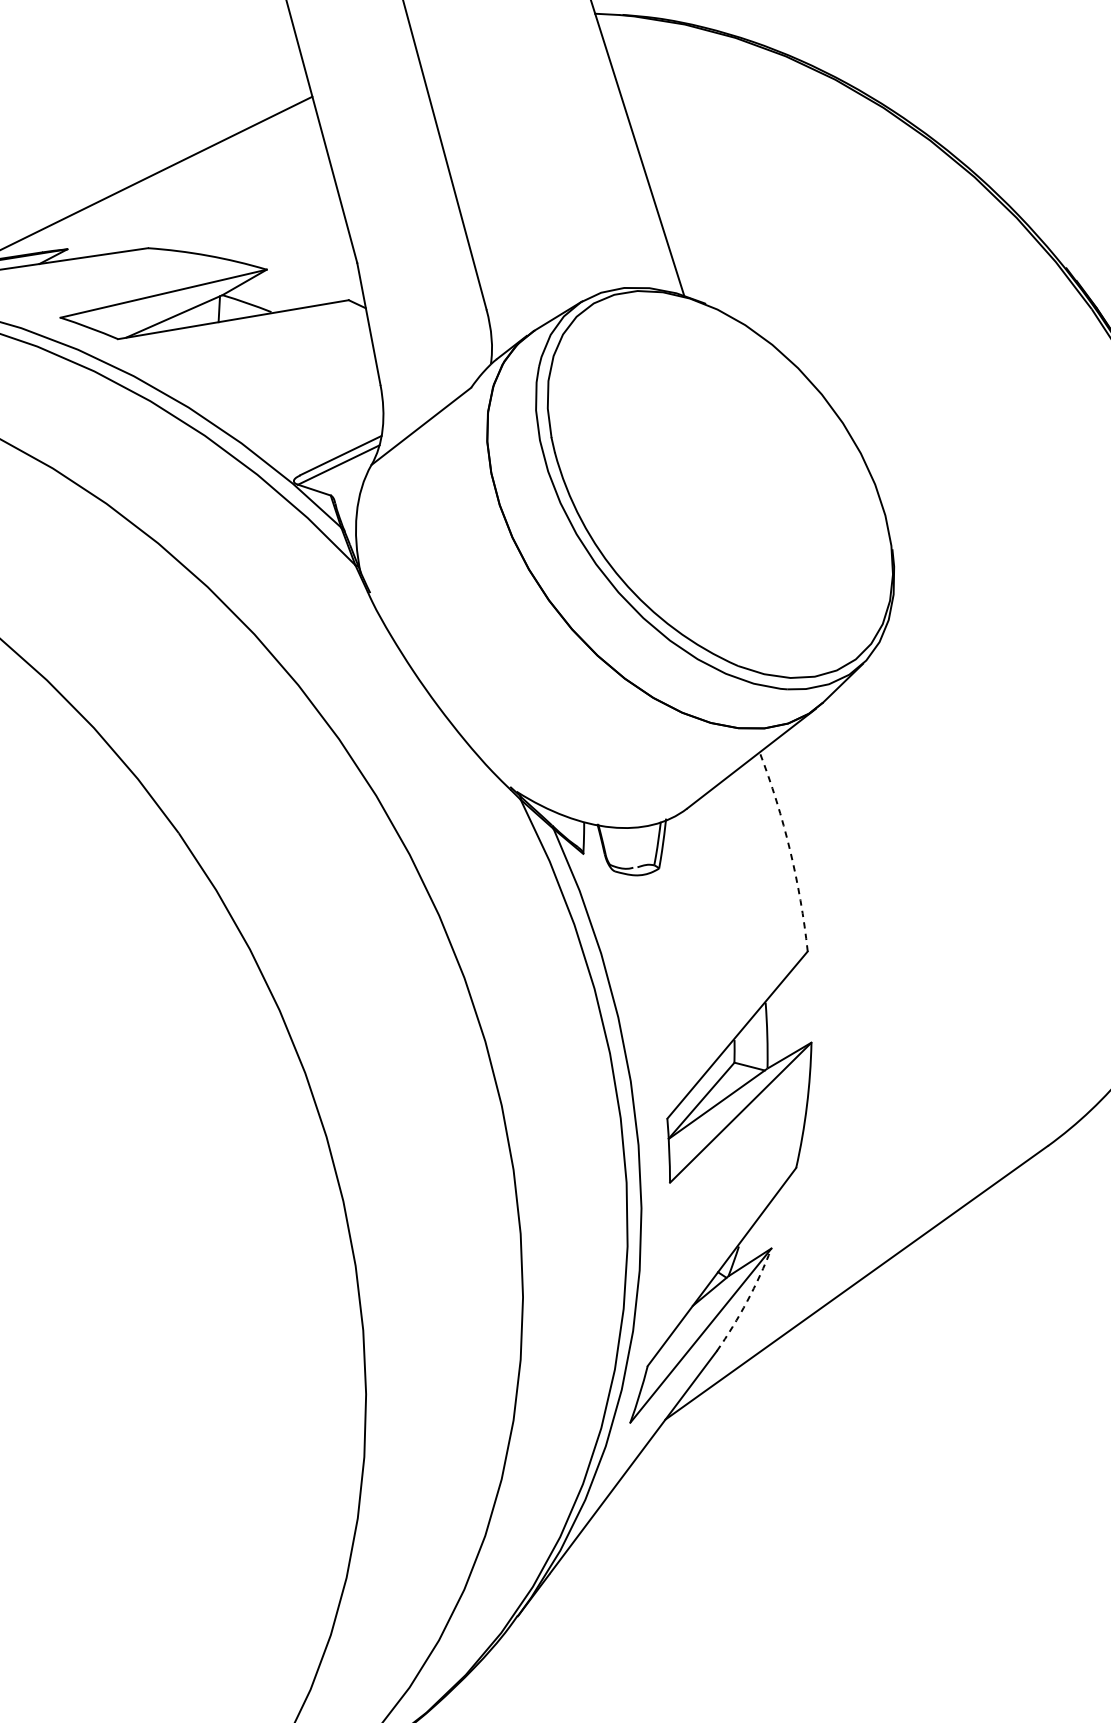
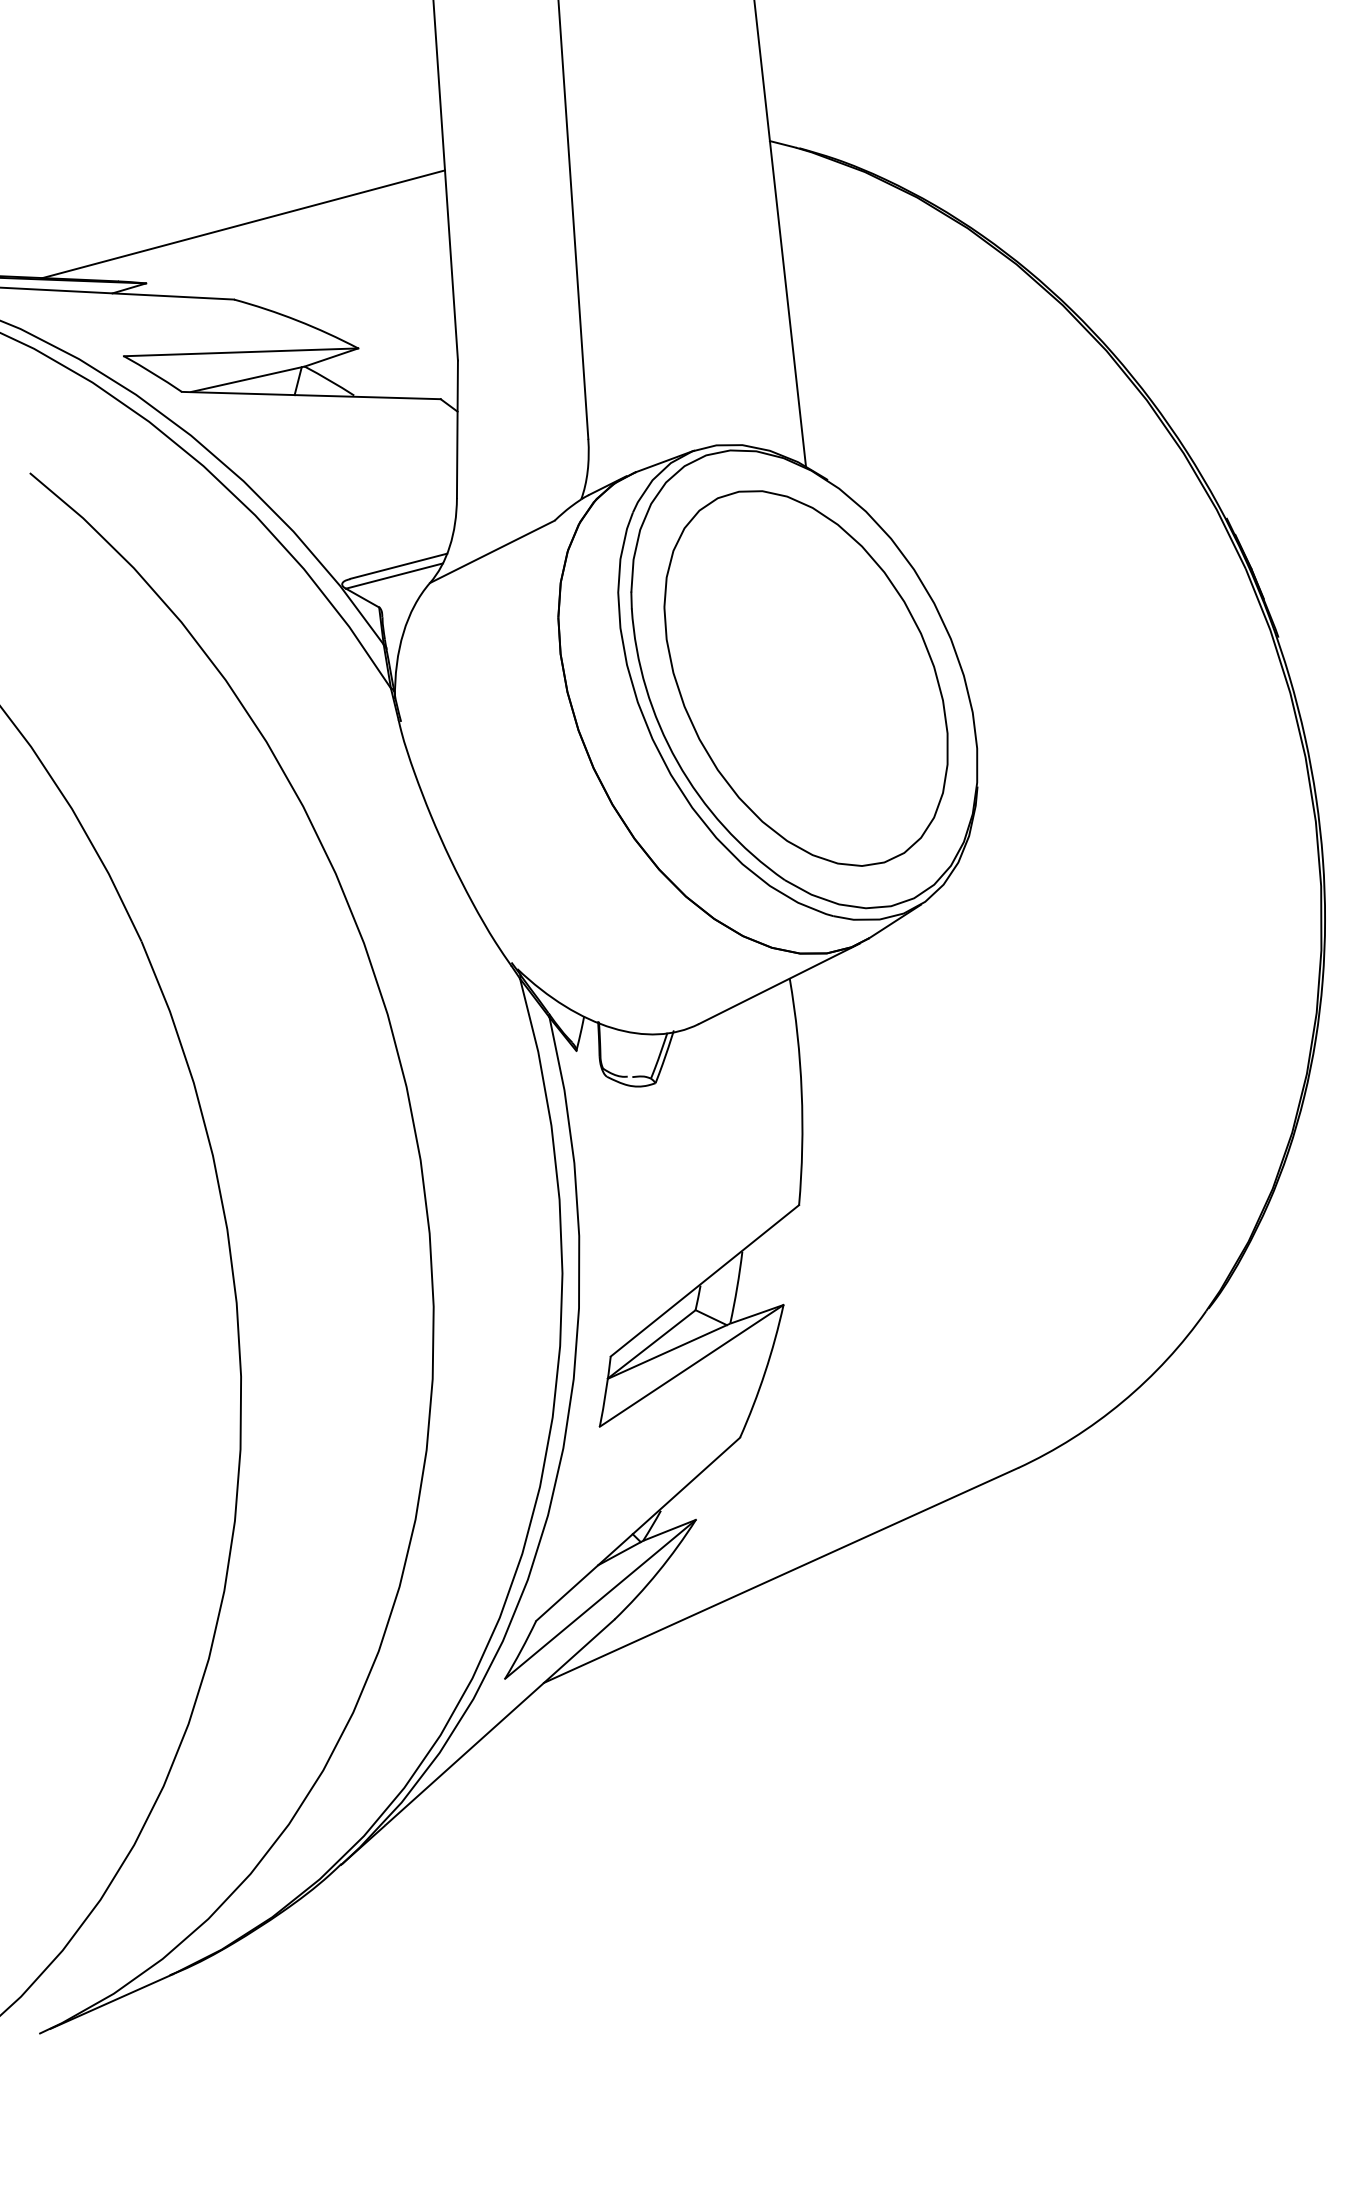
part: (720, 483) -> (805, 678), added
arc: (789, 850) -> (801, 1091), dashed -> solid
arc: (747, 1301) -> (658, 1572), dashed -> solid

